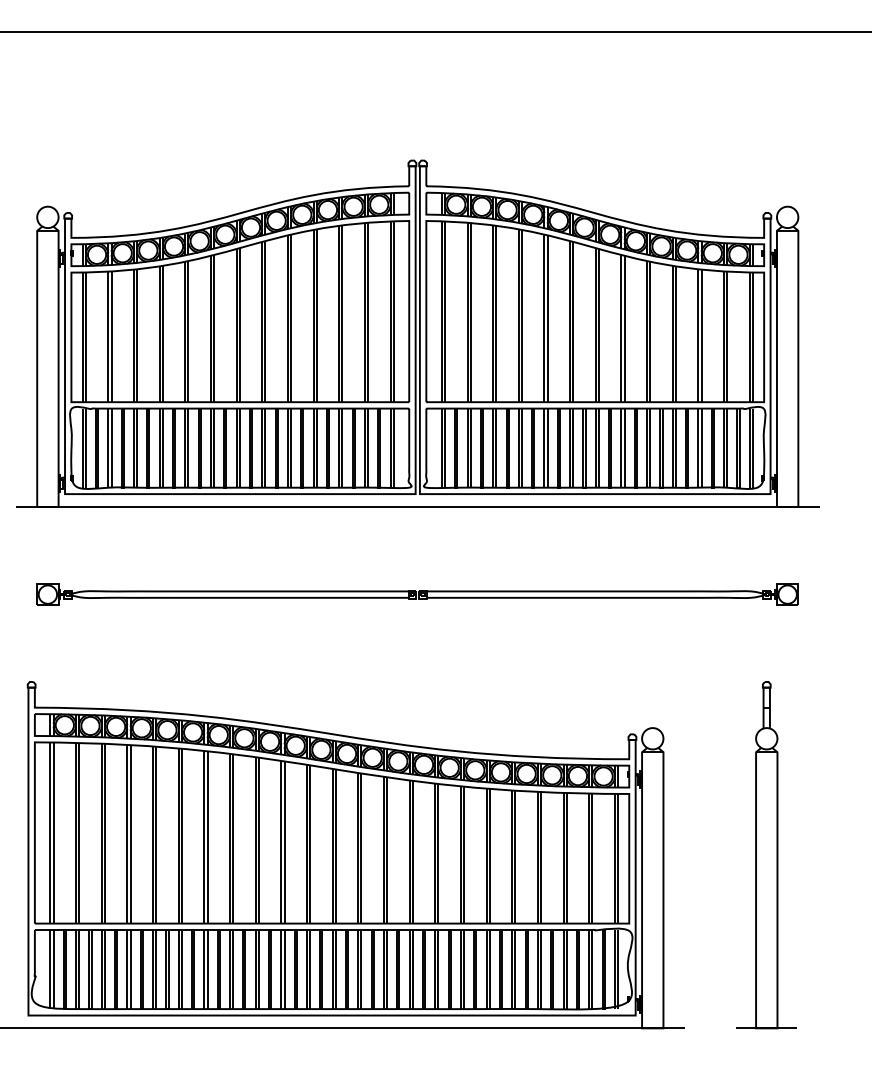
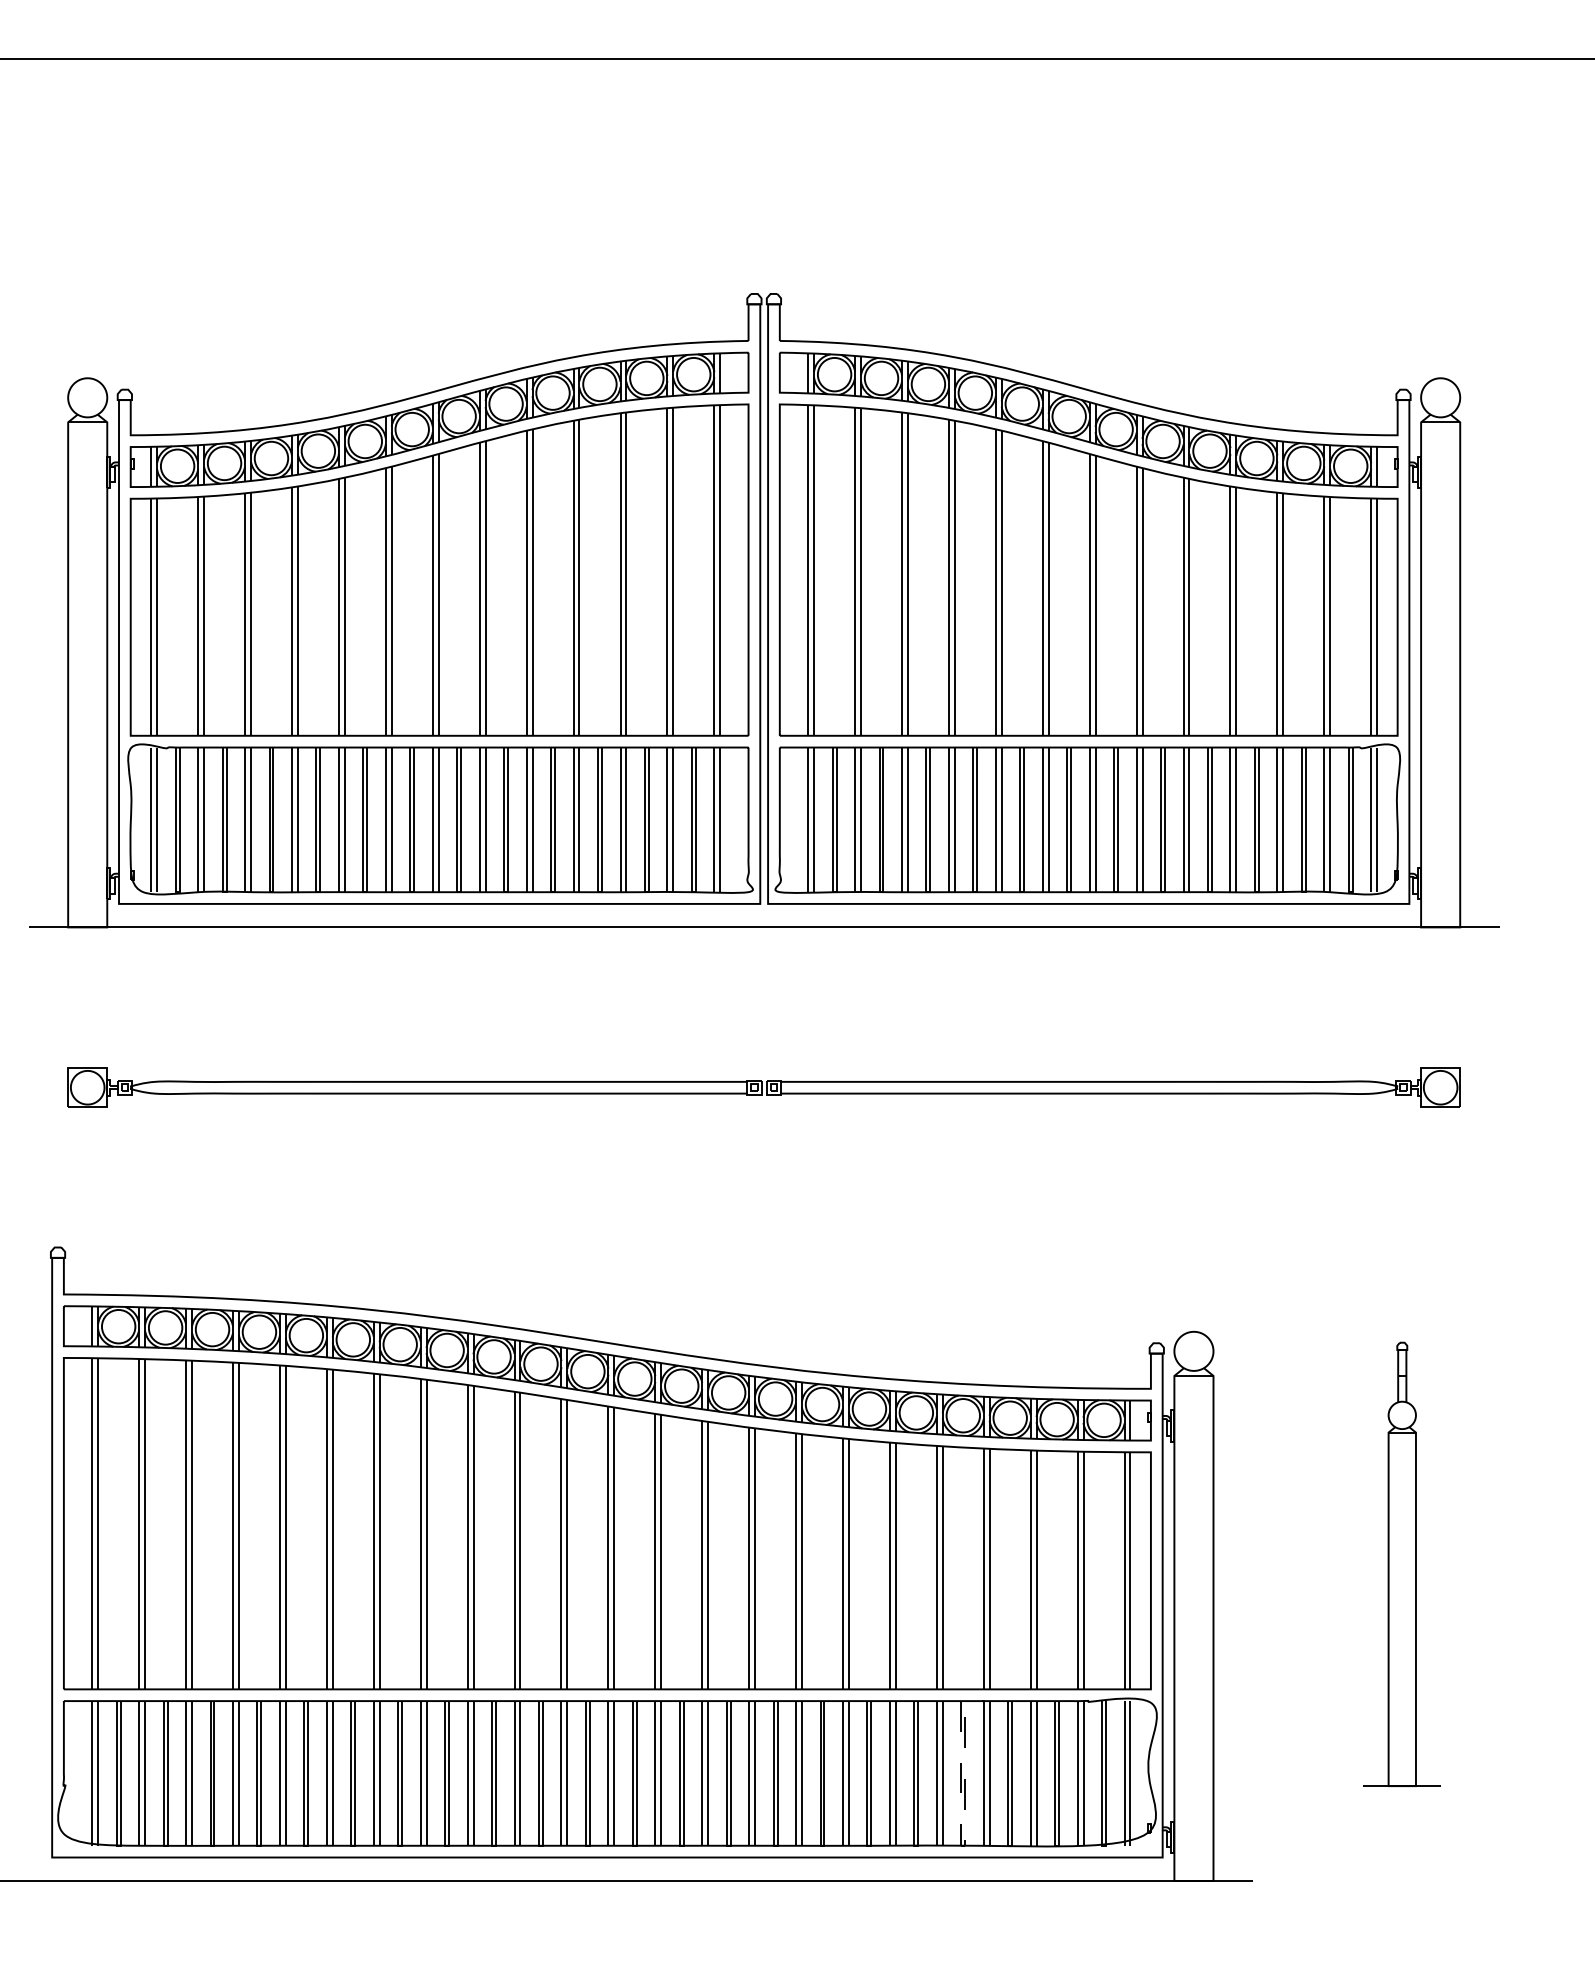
part: (766, 855) -> (1401, 1564), size x0.7
line: (526, 1009) -> (963, 1846), solid -> dashed

